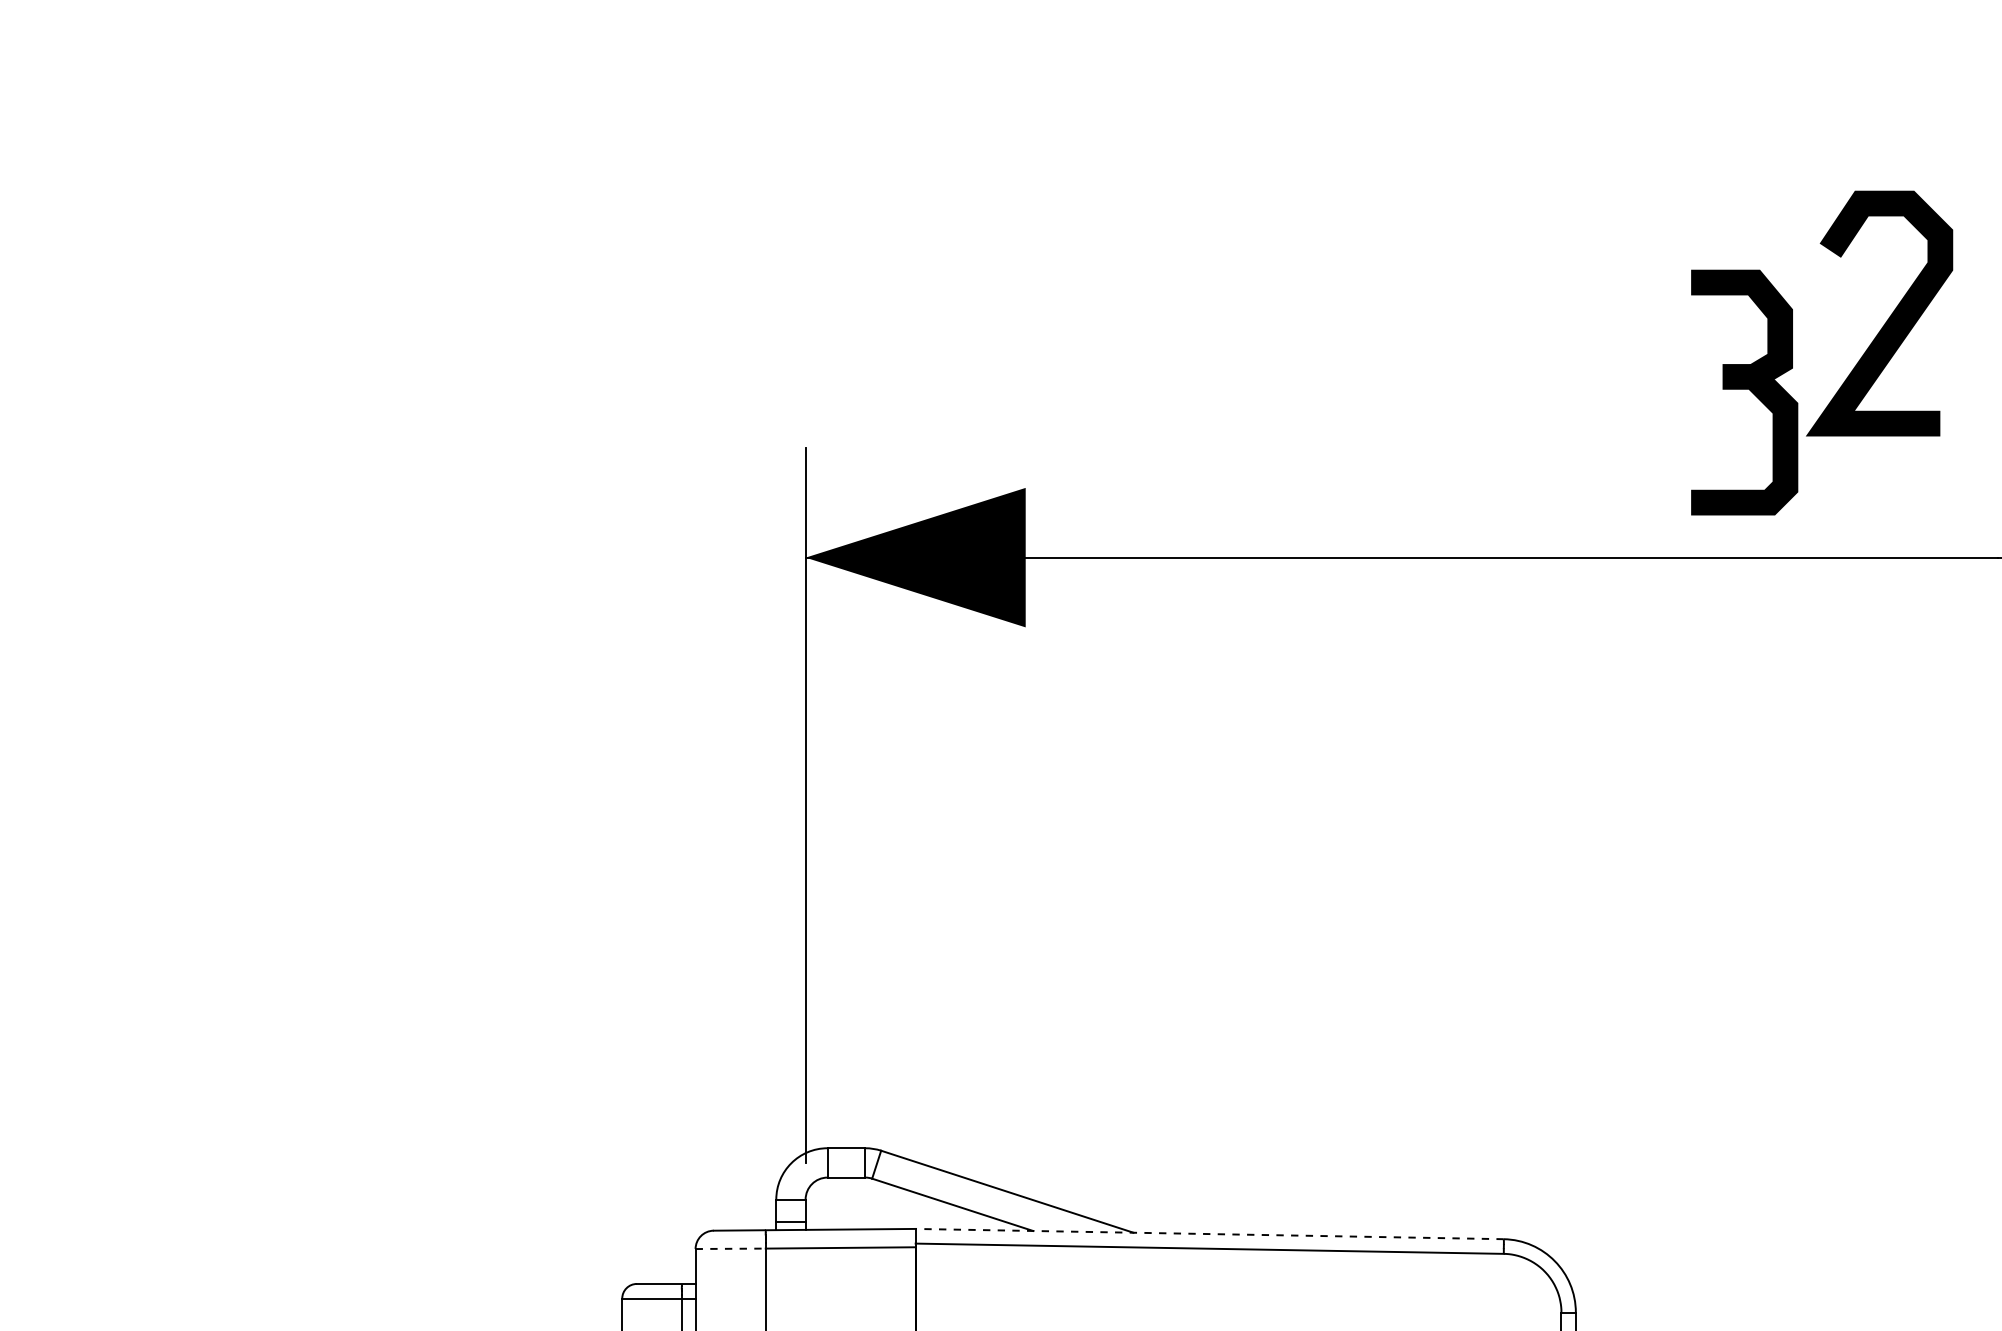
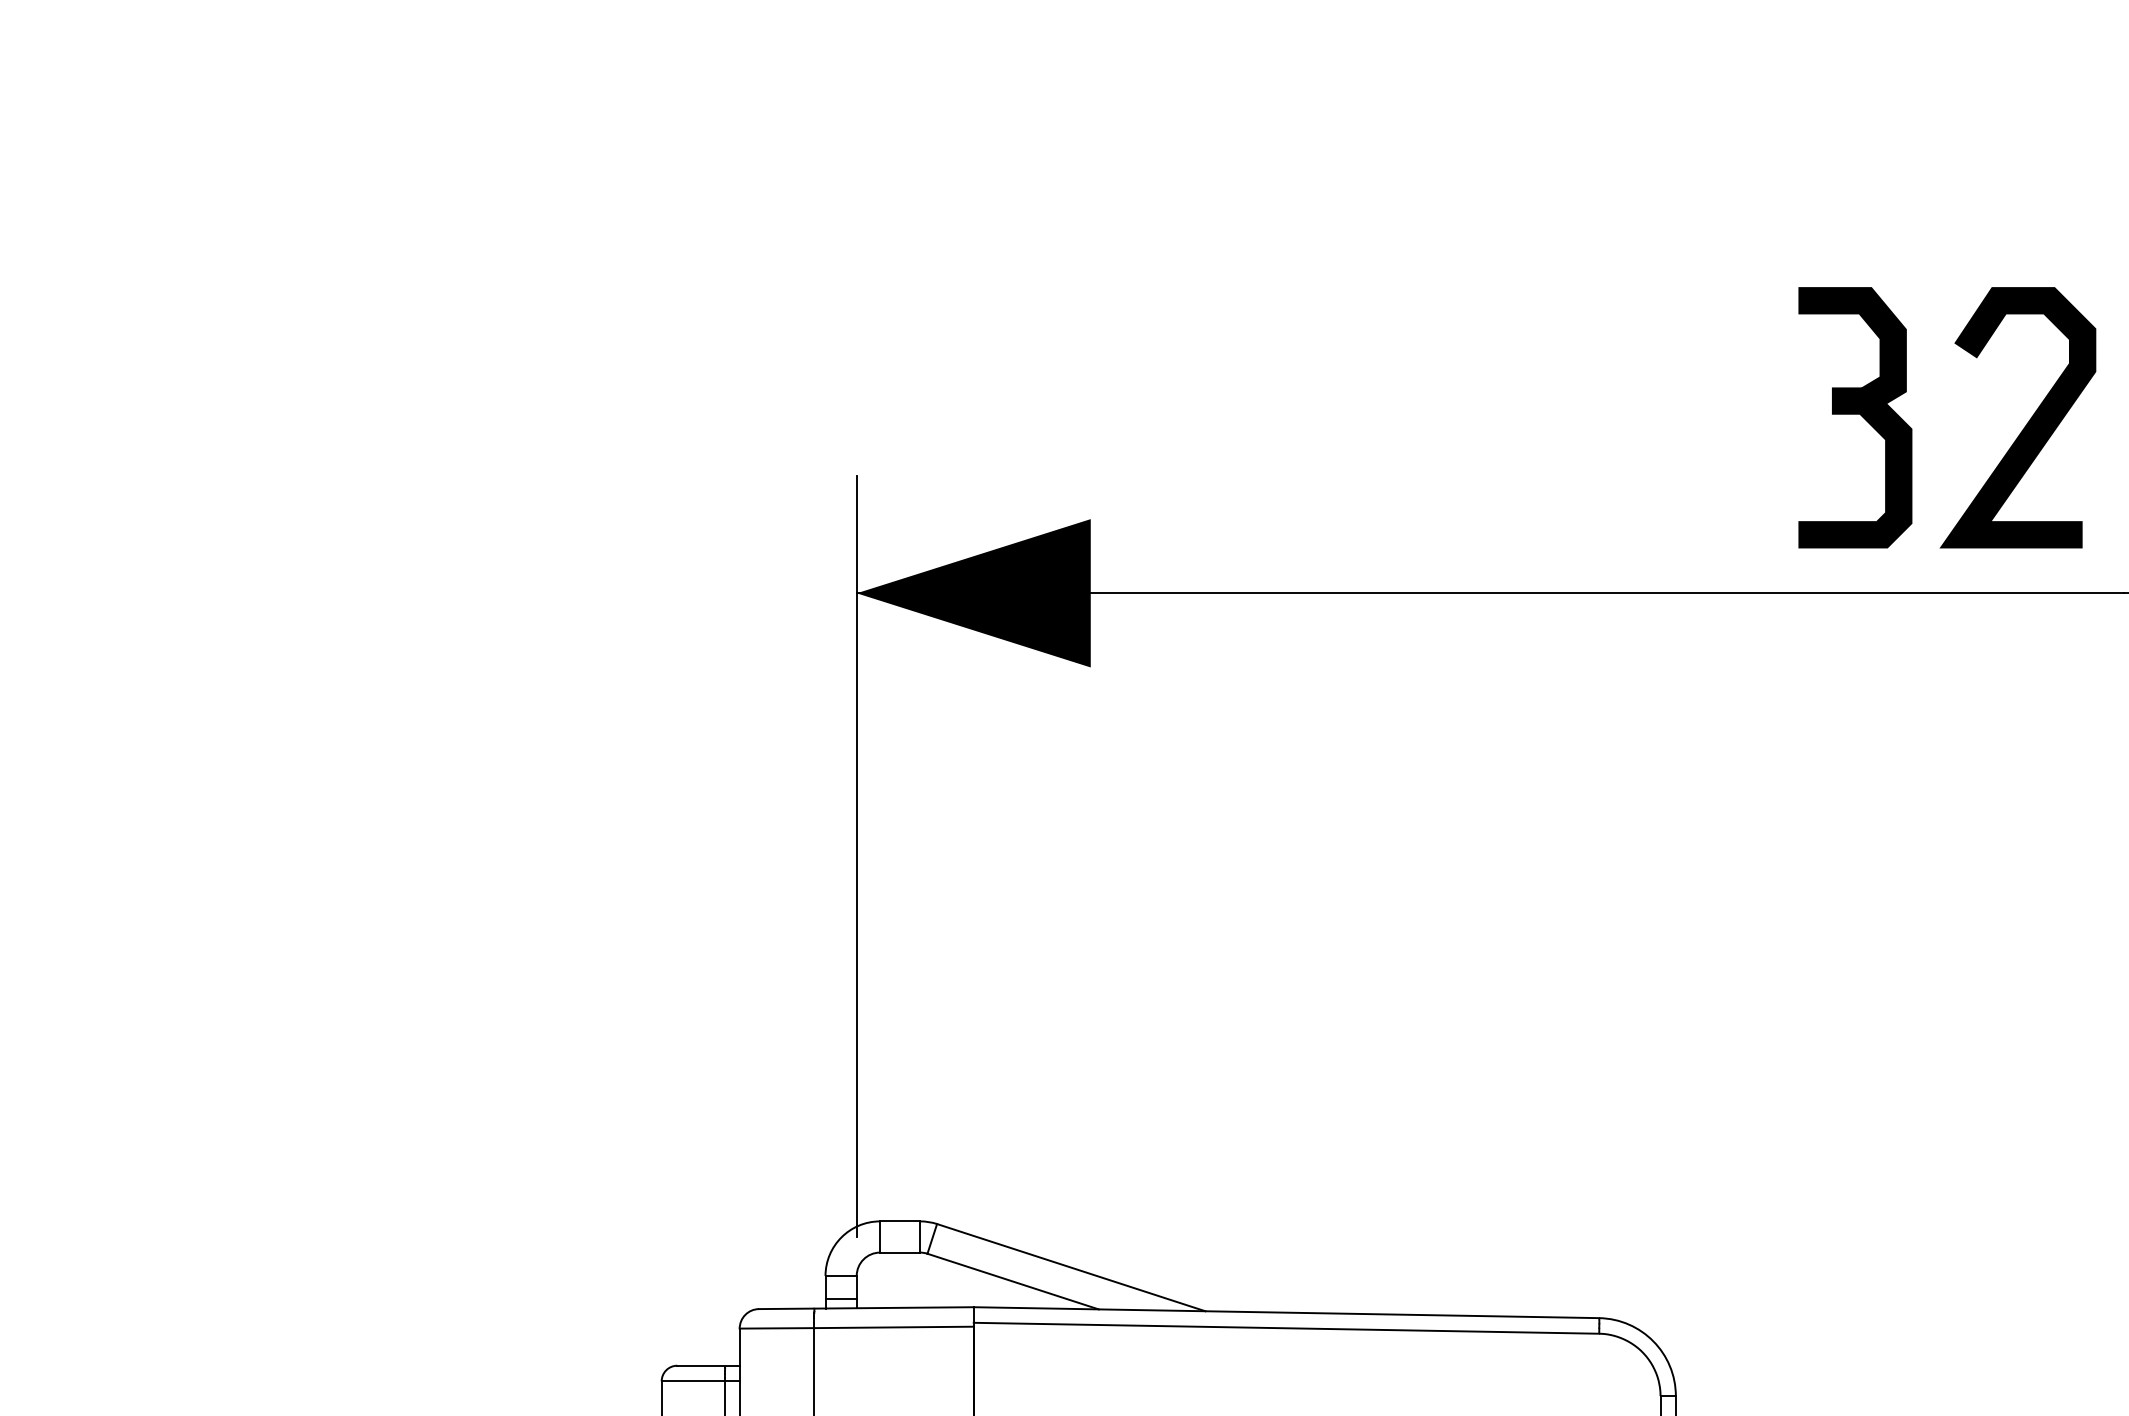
curve: (1886, 320) -> (2025, 425), moved
line: (1209, 1234) -> (1286, 1313), dashed -> solid
line: (731, 1248) -> (777, 1328), dashed -> solid

